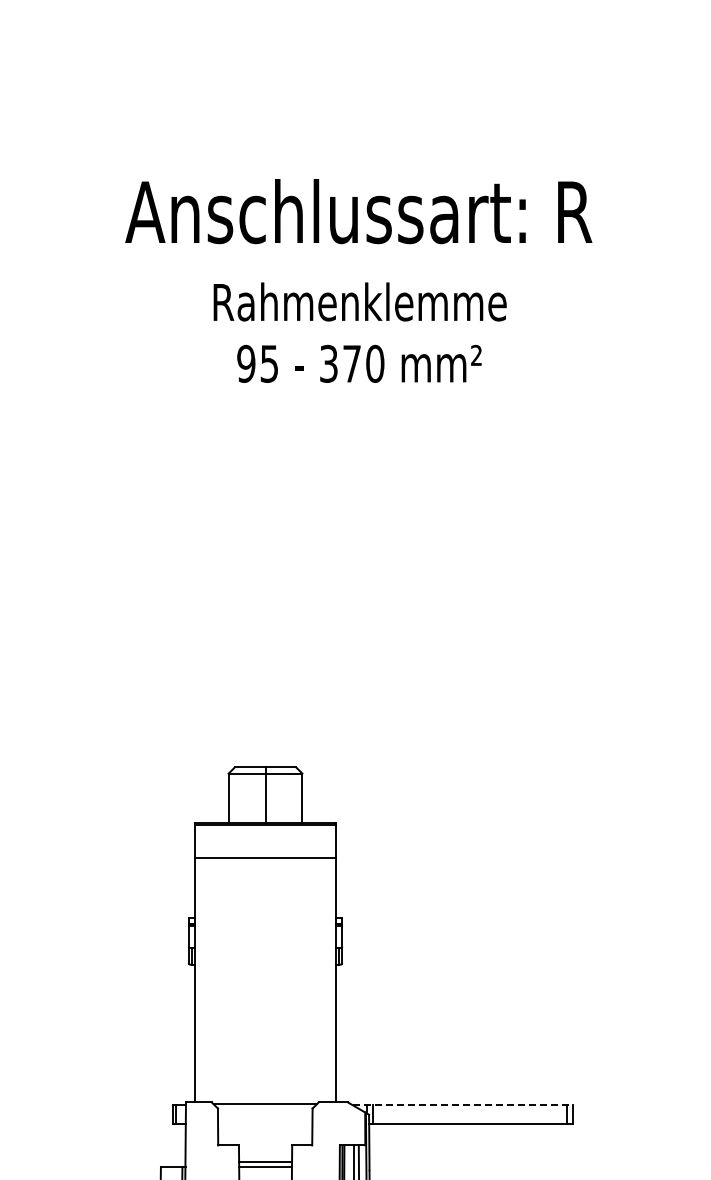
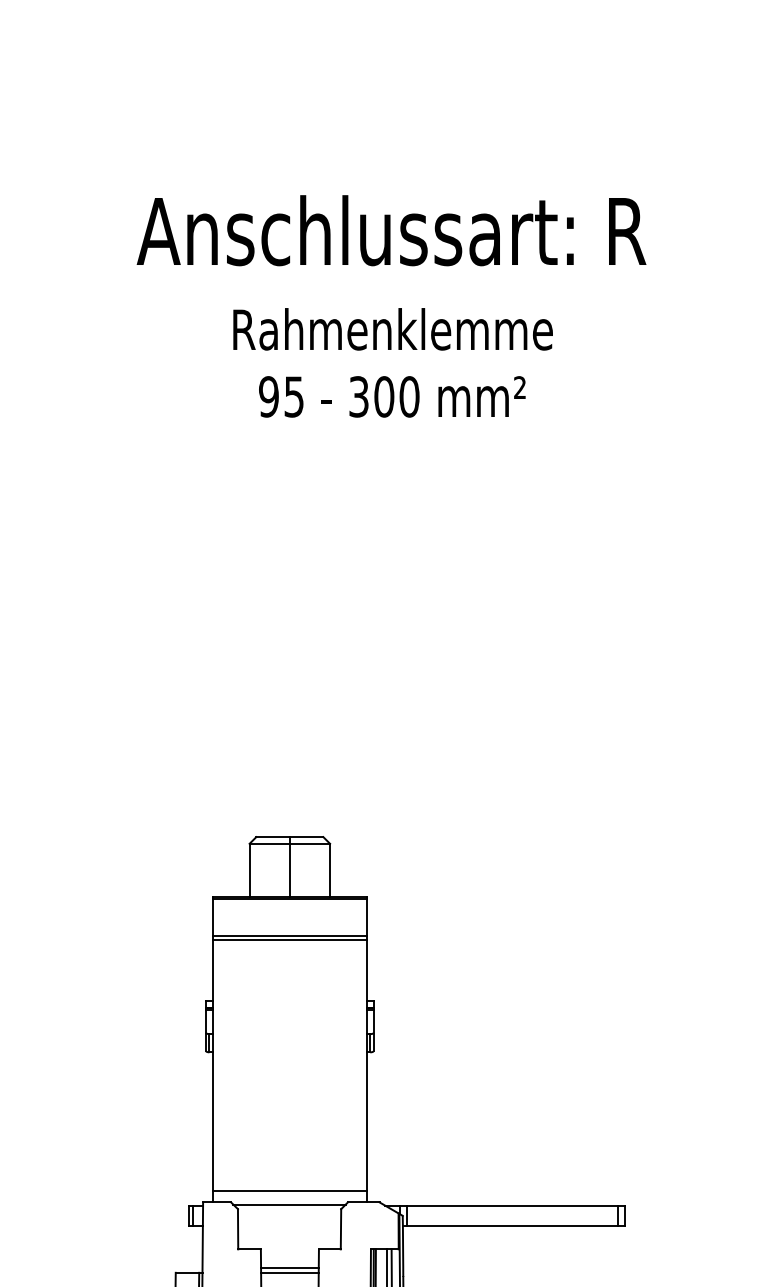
text: (352, 363) -> (384, 396), 370 -> 300
line: (265, 862) -> (289, 940), added
line: (265, 1091) -> (289, 1190), added
line: (462, 1105) -> (504, 1205), dashed -> solid

